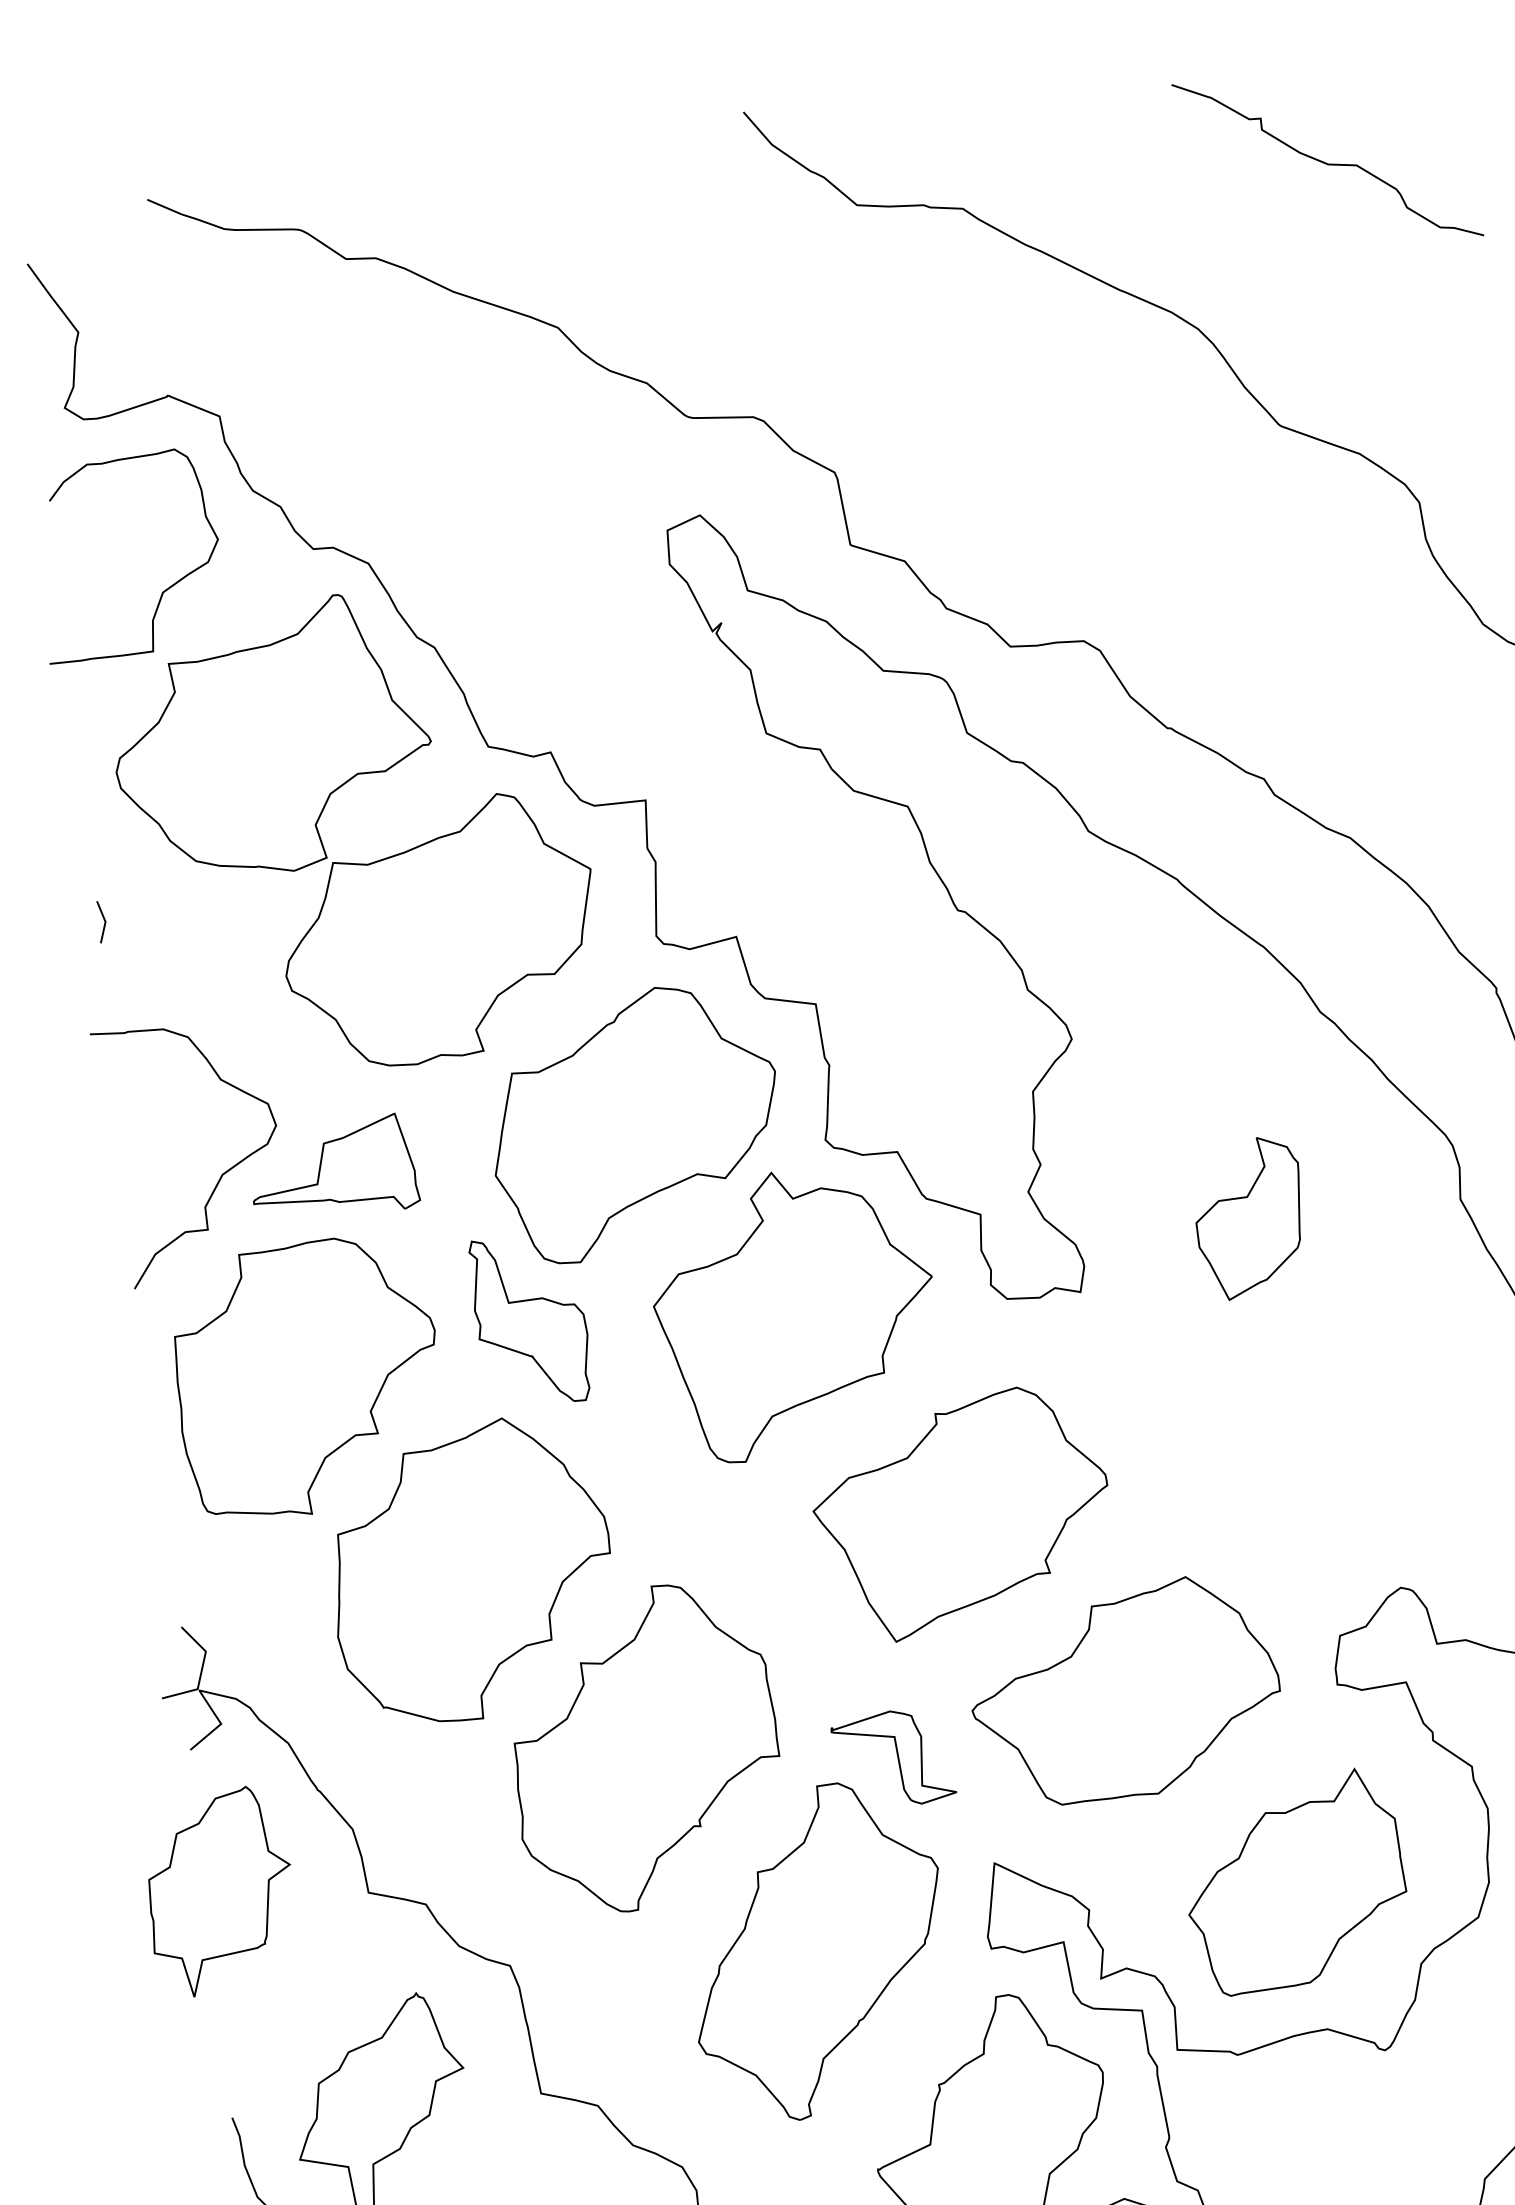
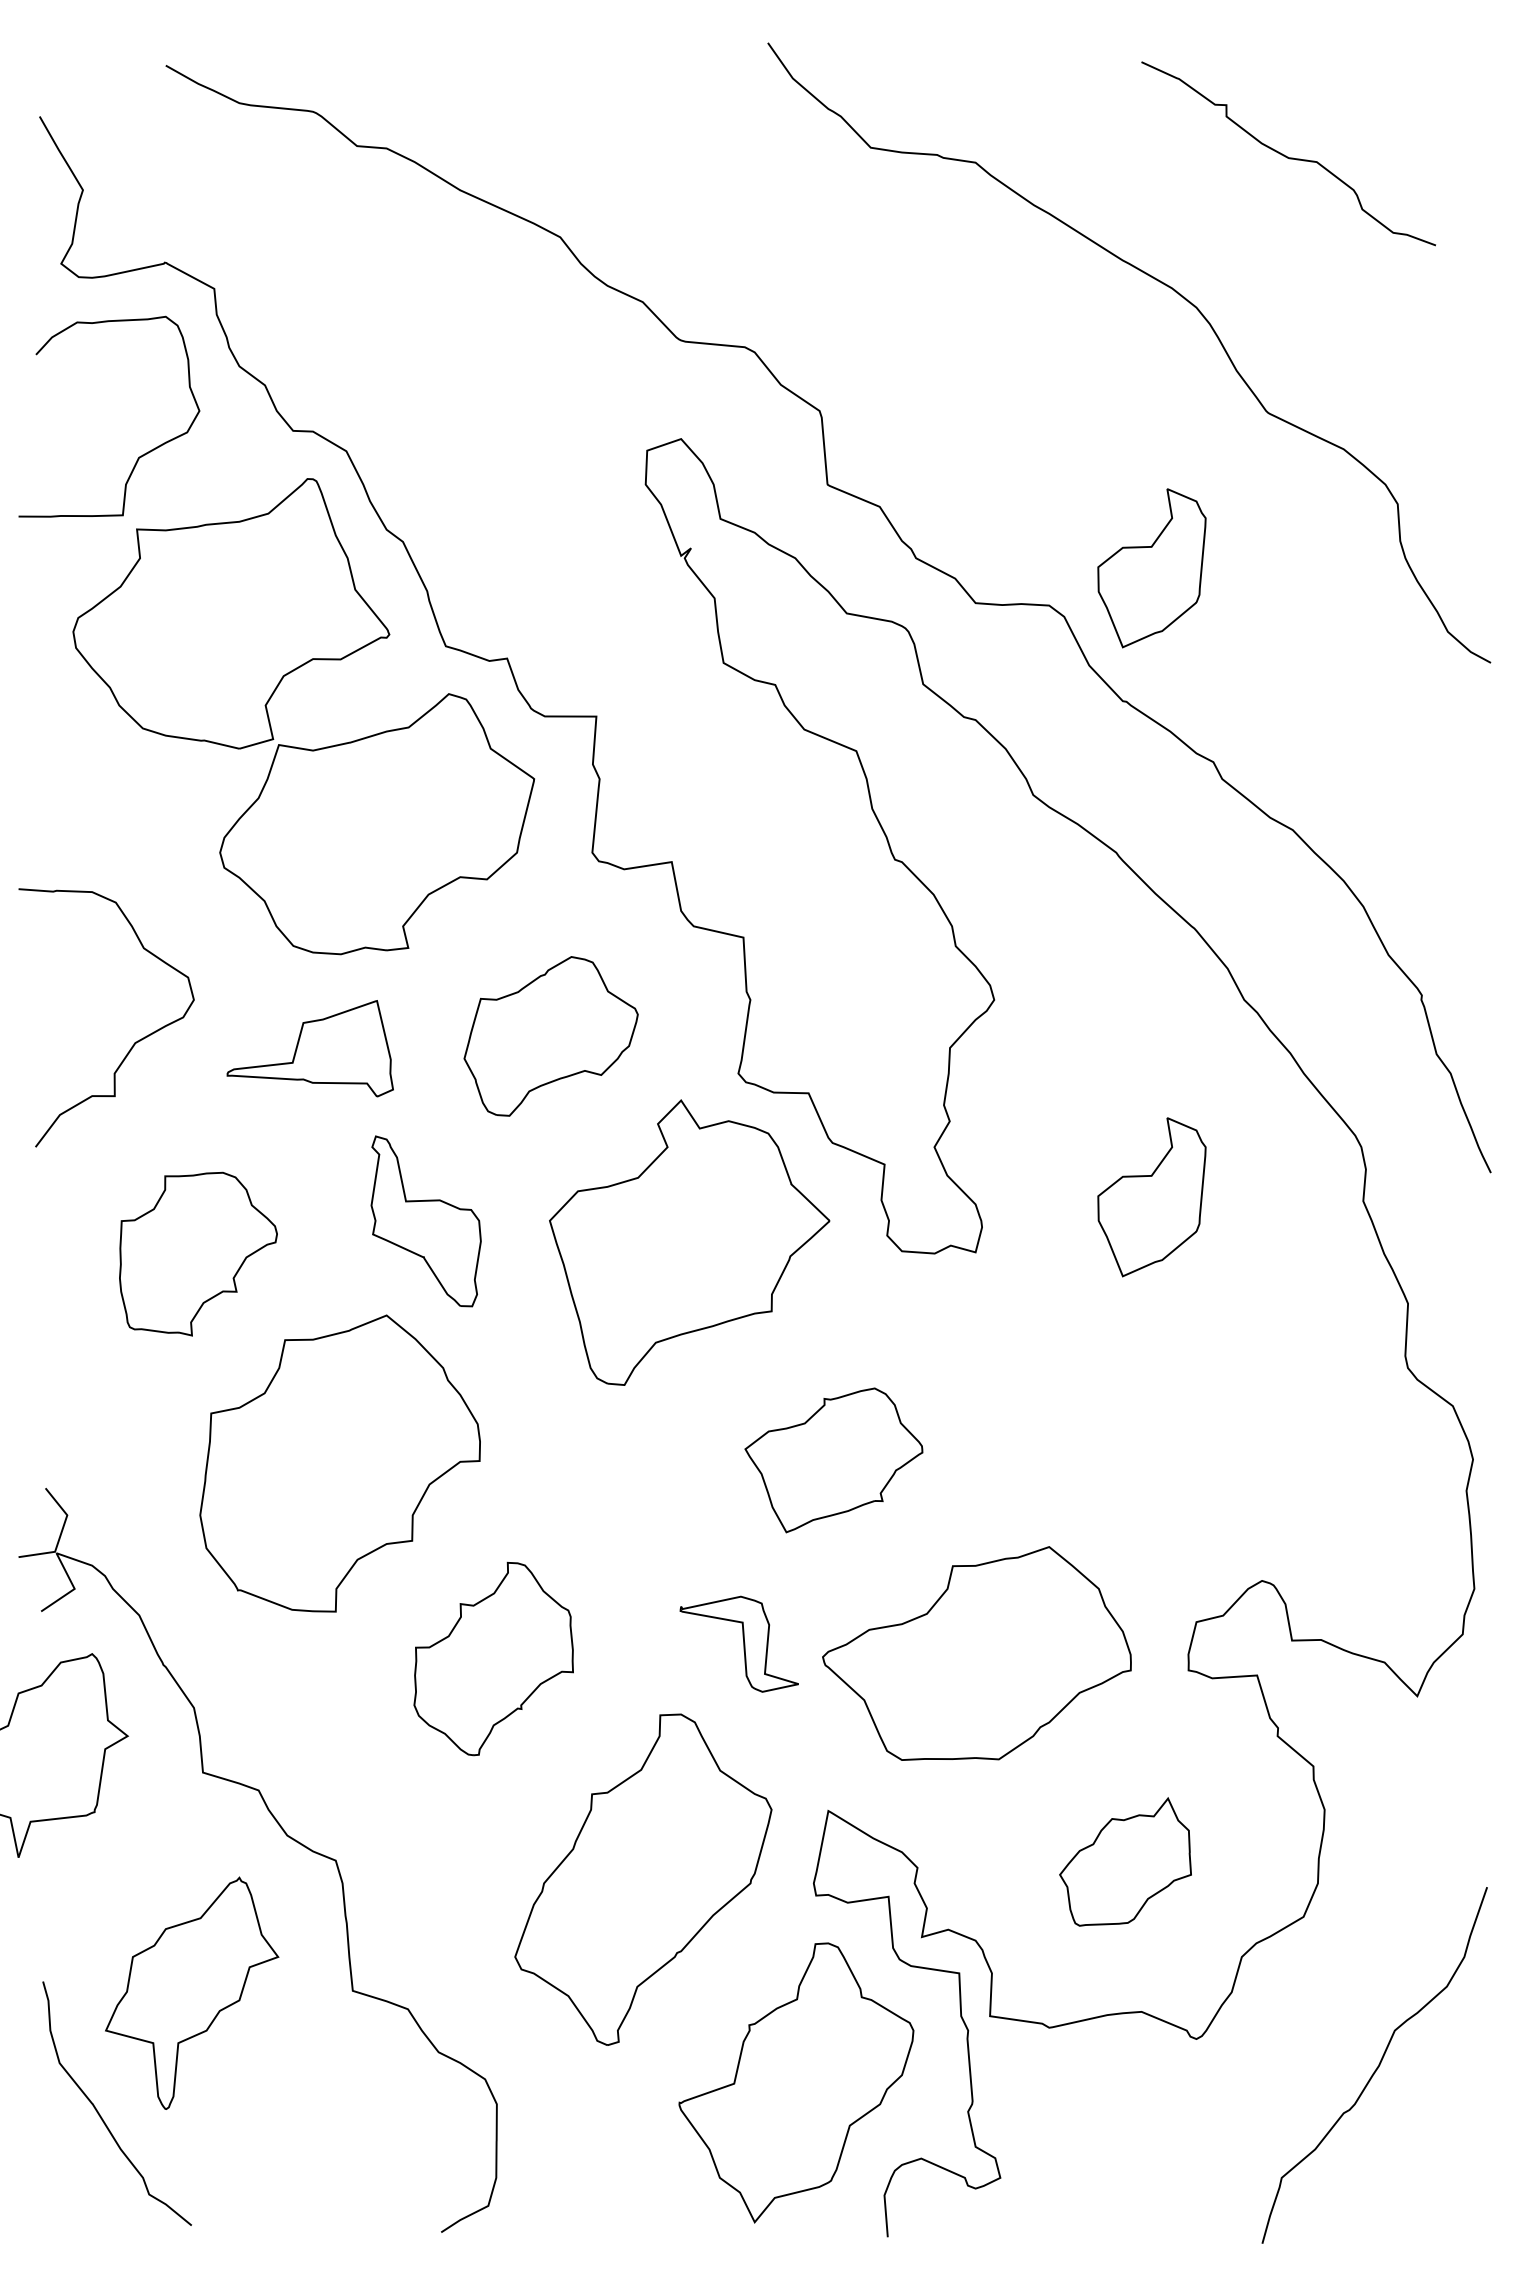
curve: (1325, 162) -> (1286, 155), moved
part: (1181, 593) -> (1151, 568), added
line: (103, 920) -> (44, 777), removed
part: (634, 1123) -> (550, 1036), size x0.6
part: (332, 1168) -> (309, 1048), moved
part: (308, 1377) -> (198, 1253), size x0.6
part: (961, 1514) -> (833, 1460), size x0.6
part: (645, 1747) -> (493, 1658), size x0.6
part: (892, 1758) -> (738, 1643), moved
part: (1295, 1881) -> (1125, 1861), size x0.6

